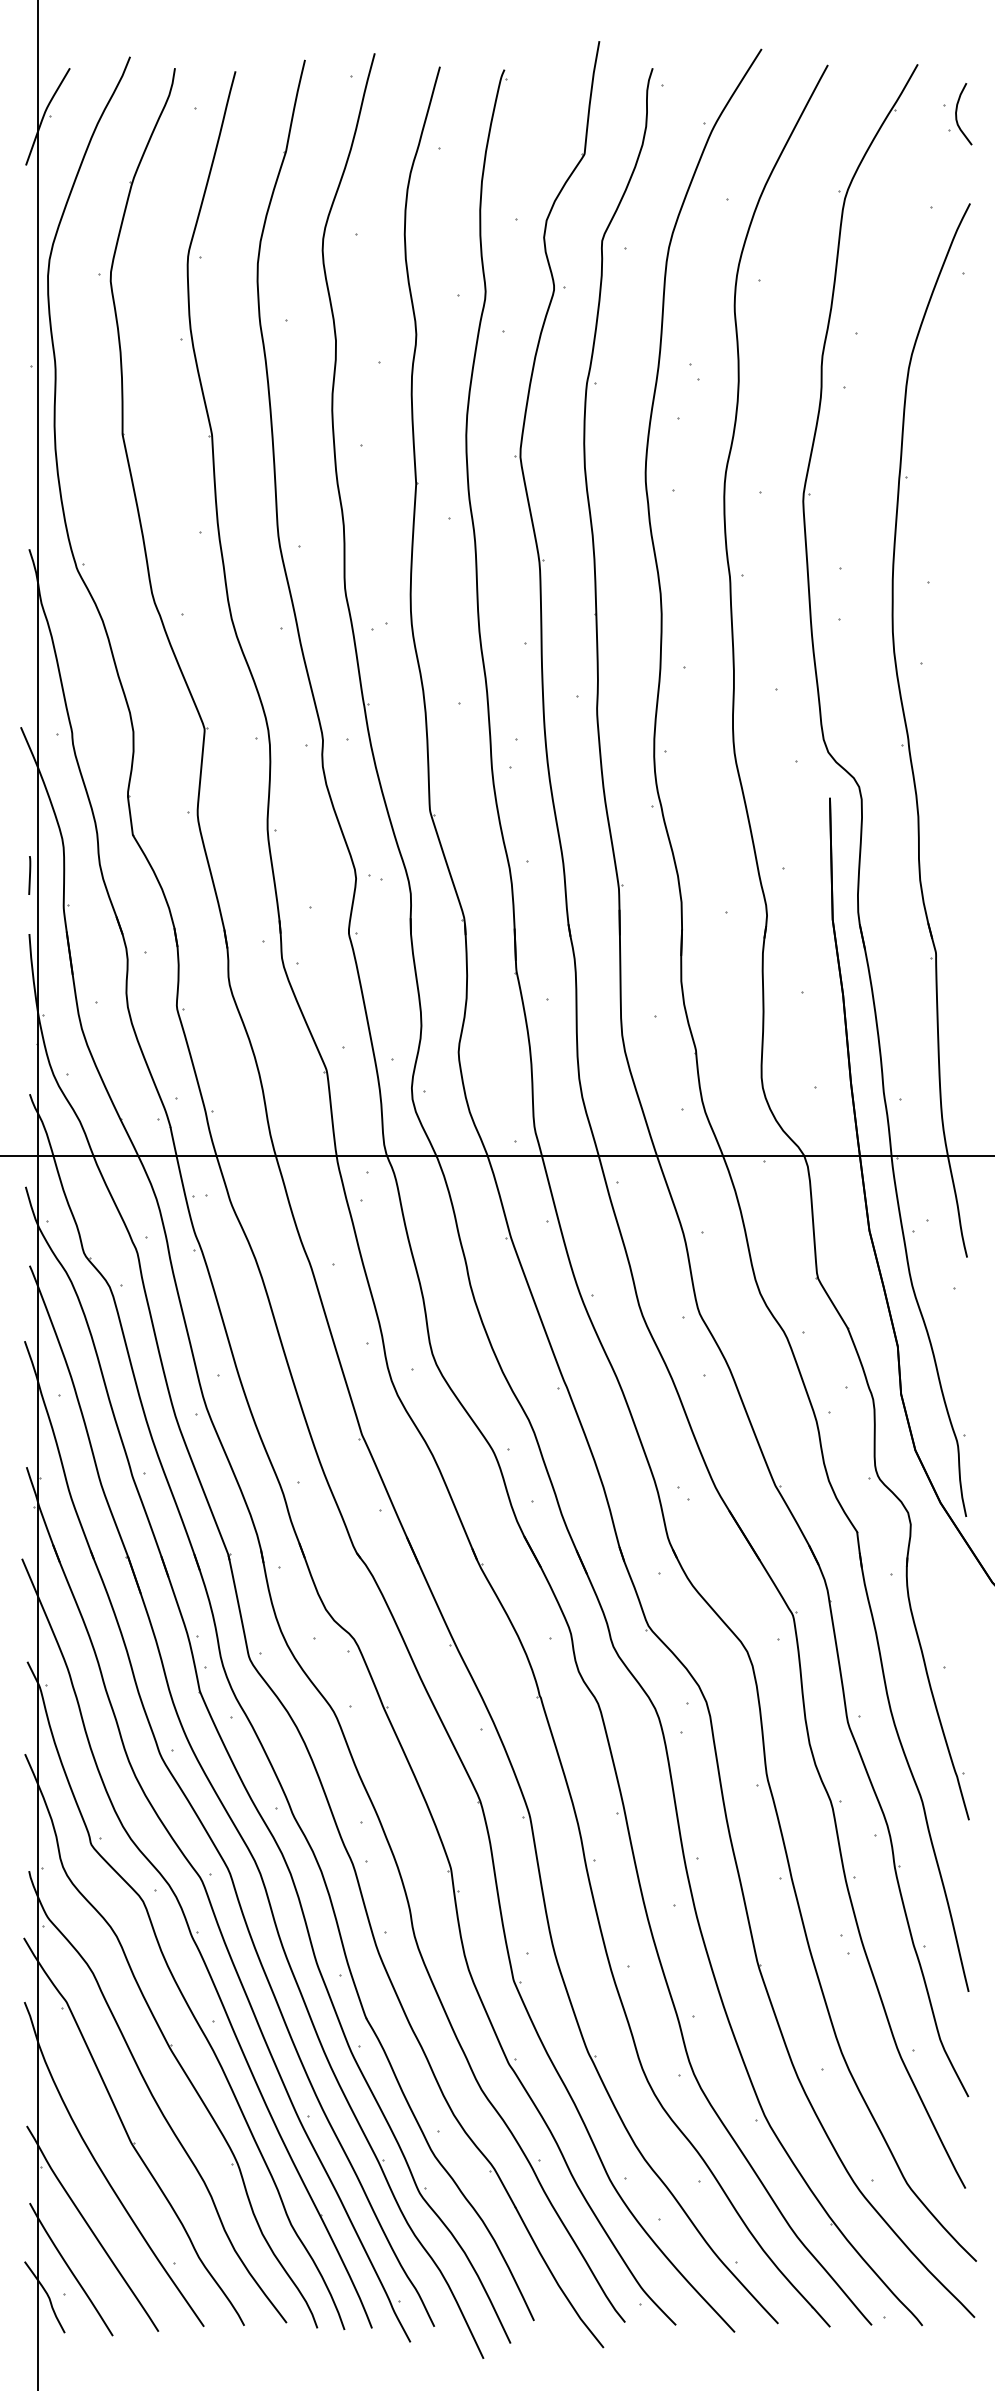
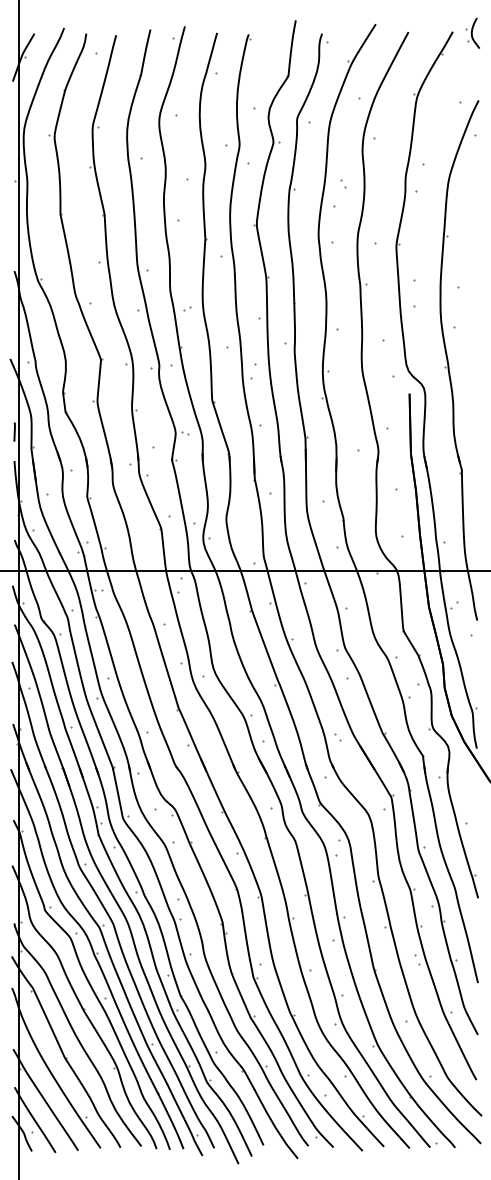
part: (957, 112) -> (472, 32), moved

